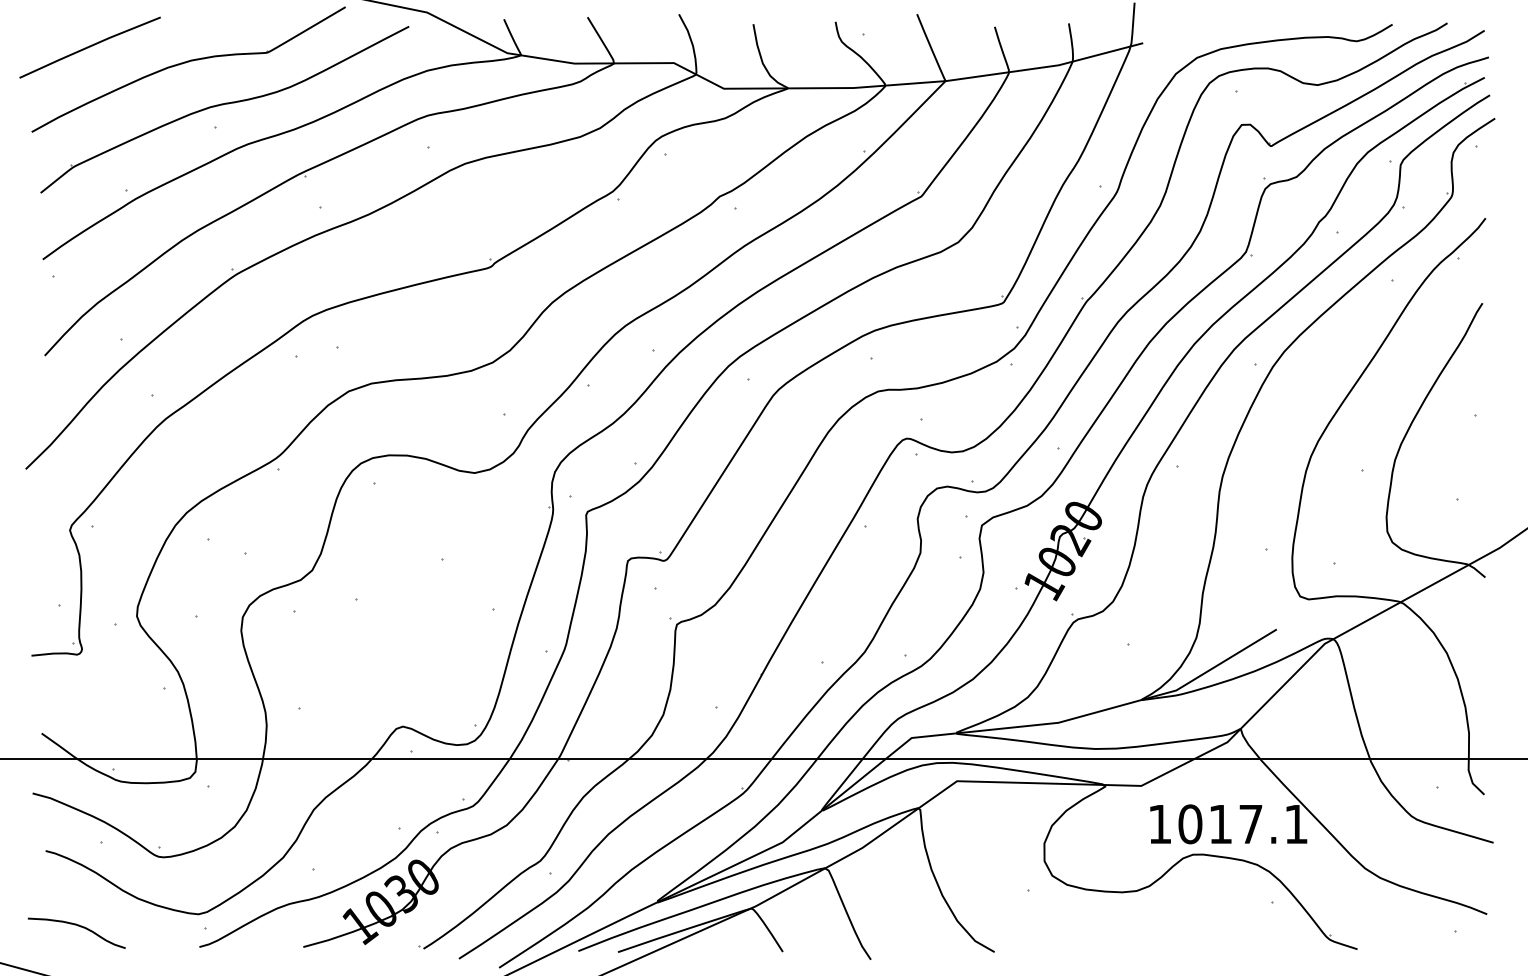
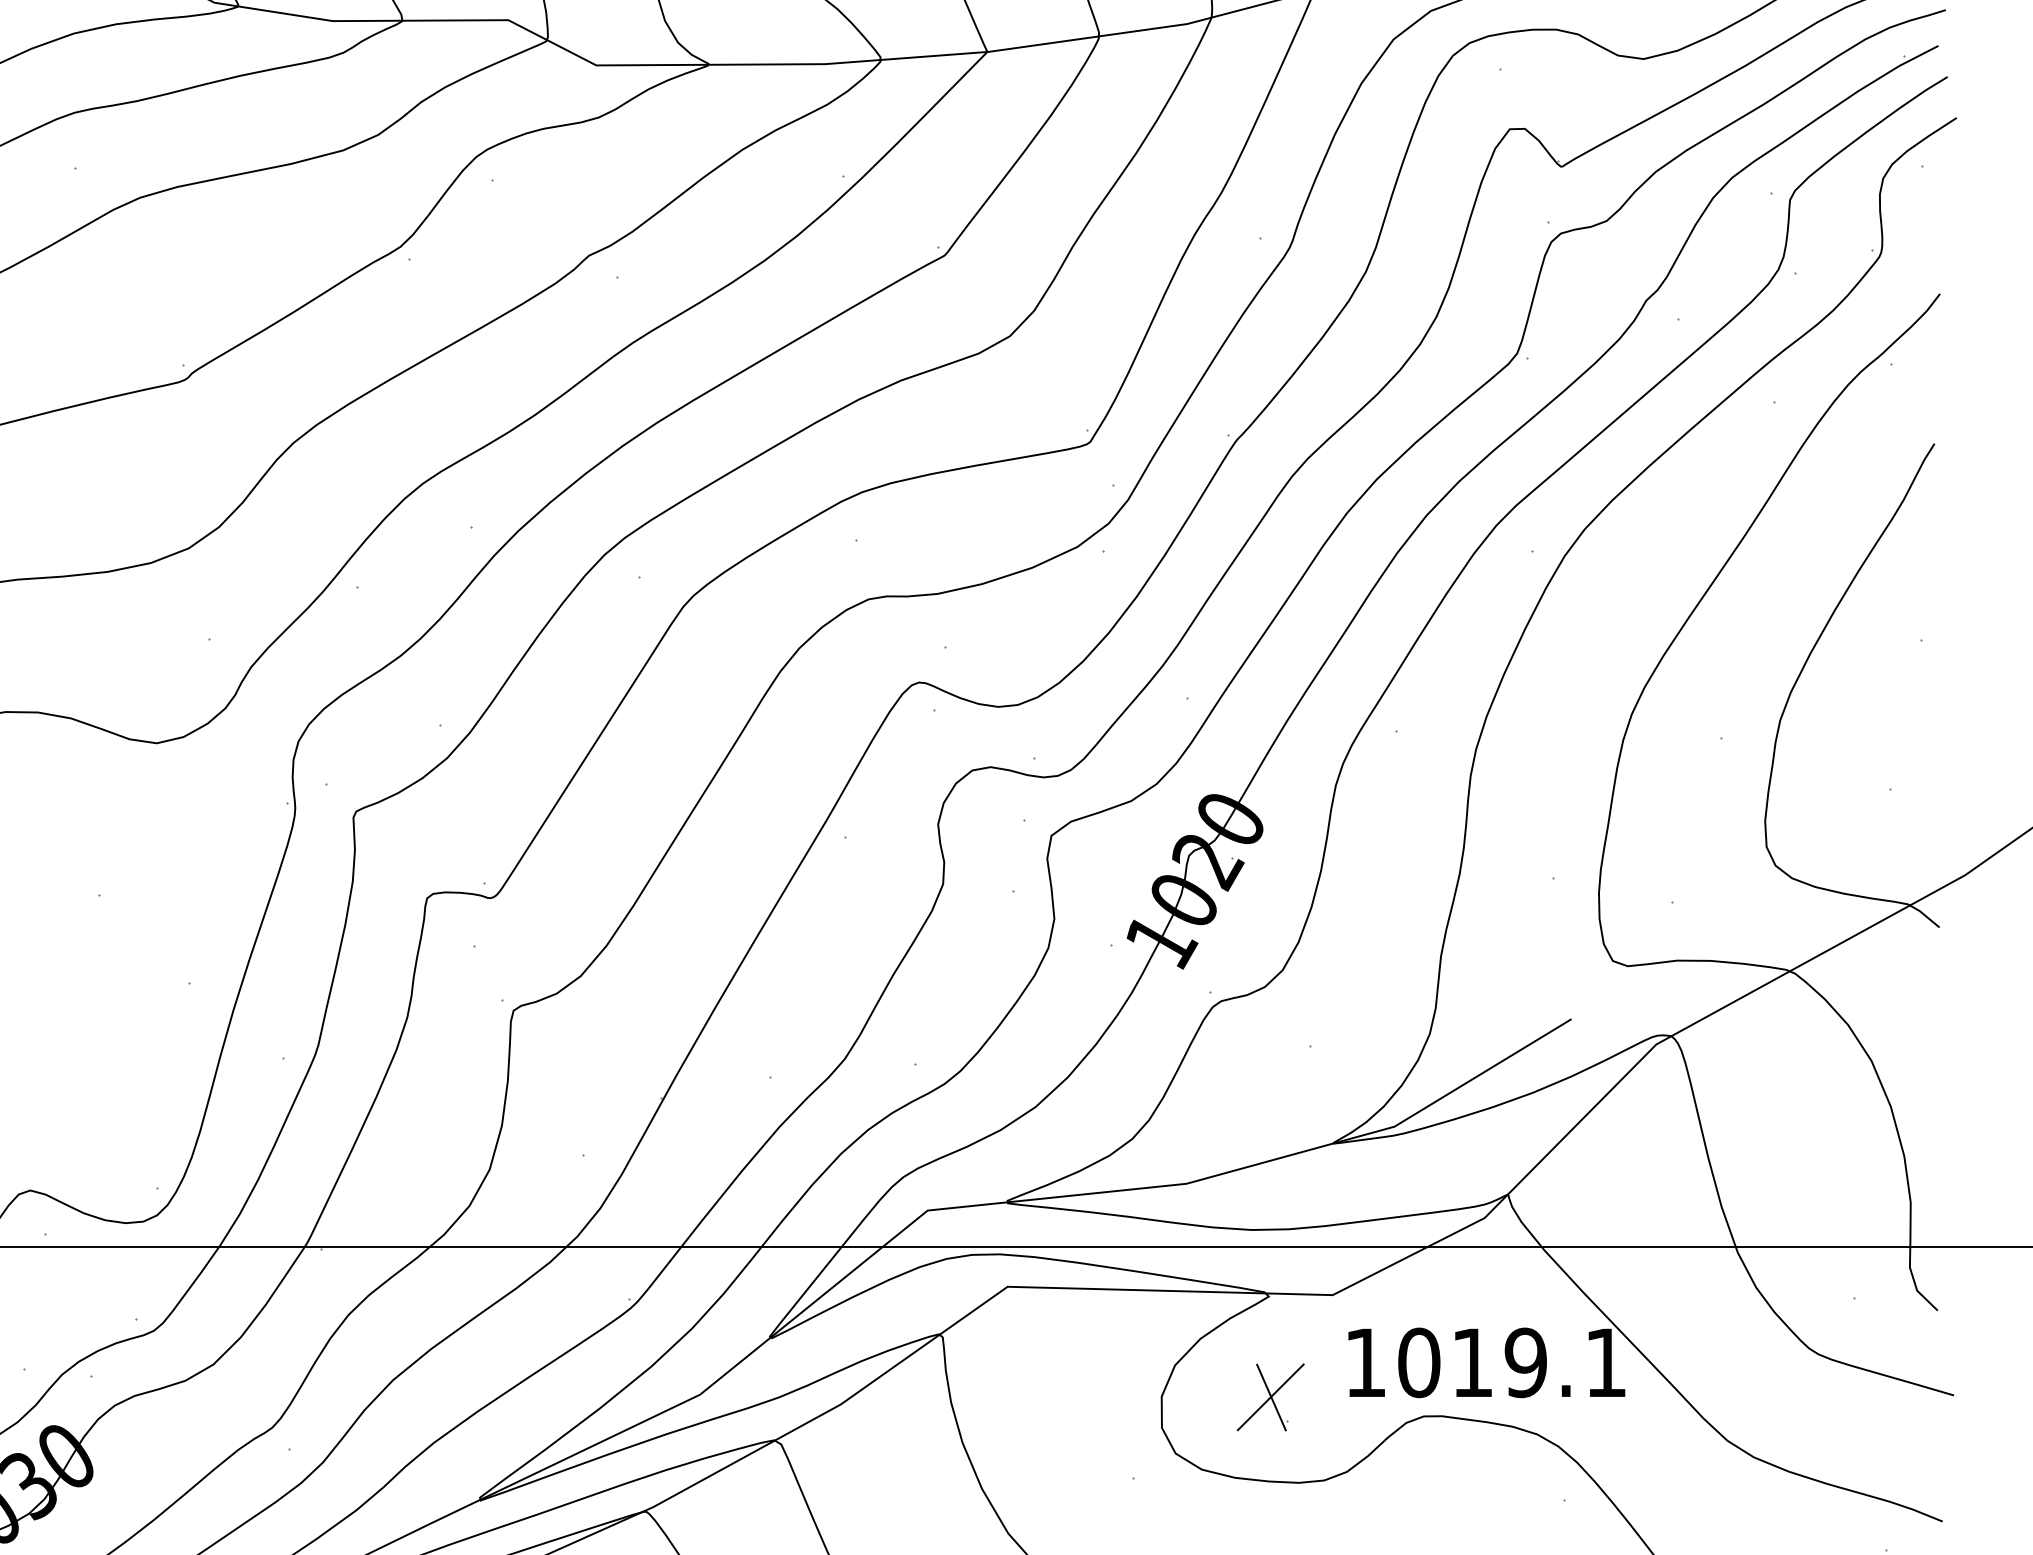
text: (1250, 824) -> (1525, 1363), 1017.1 -> 1019.1
part: (1105, 843) -> (1269, 1396), added

